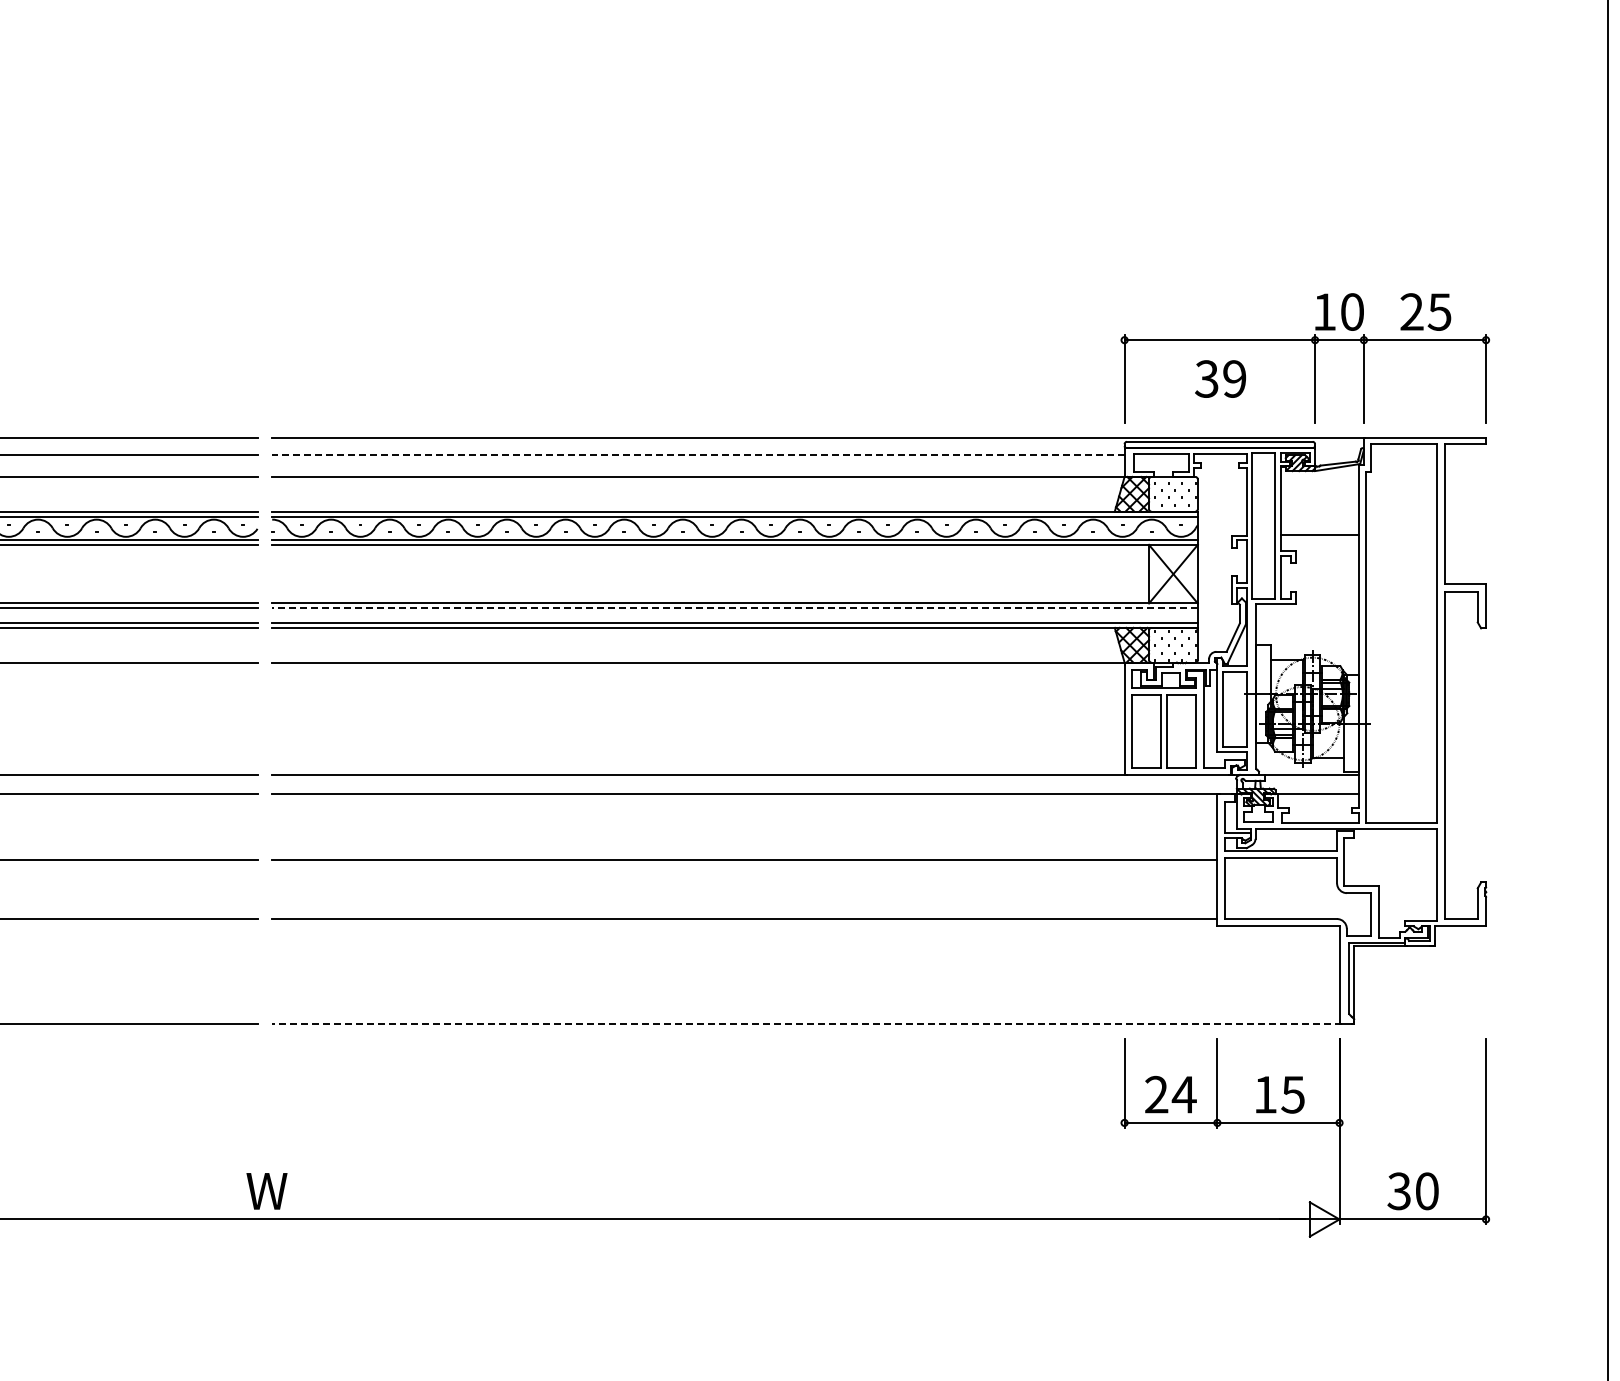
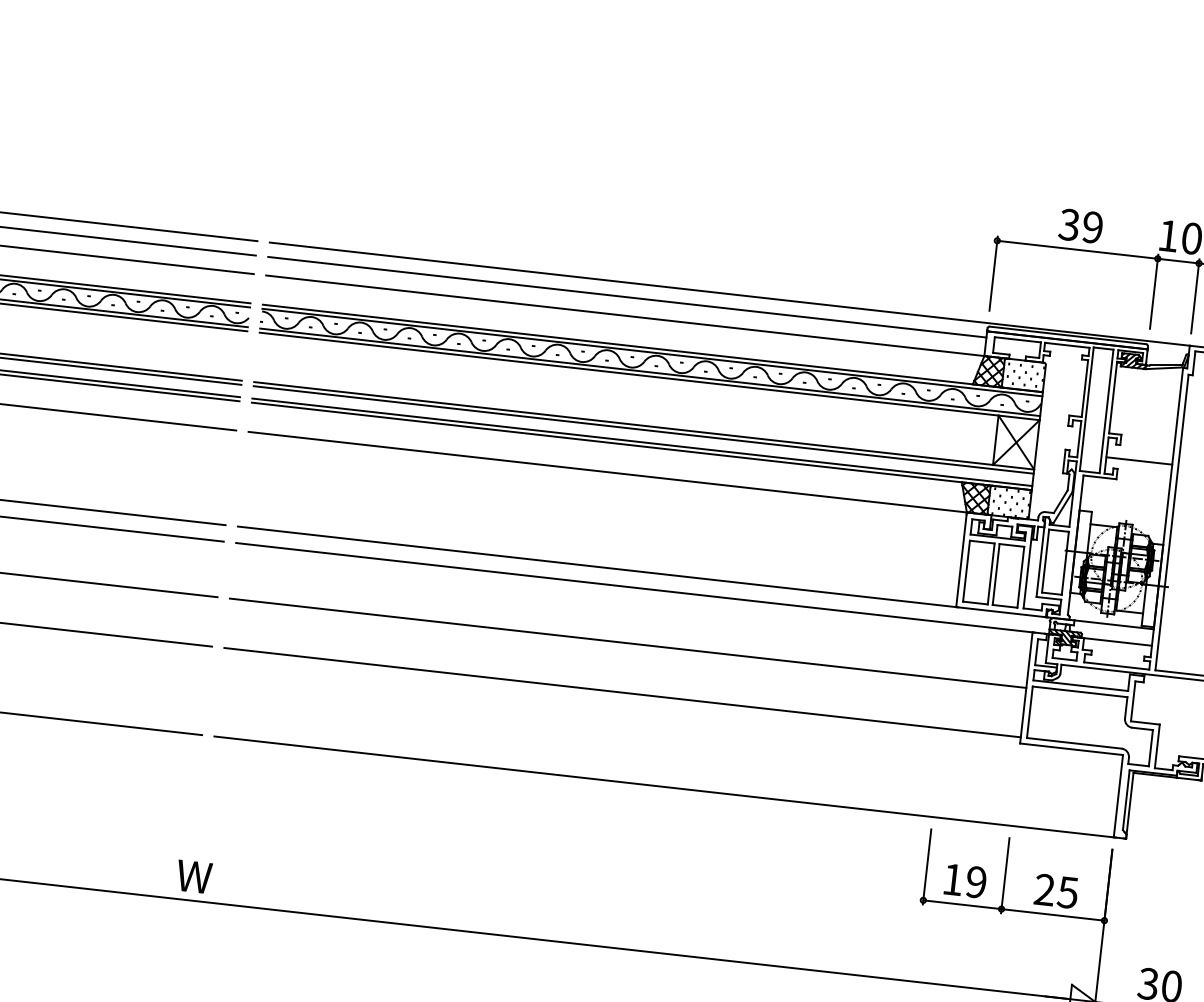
text: (1220, 378) -> (1080, 225), moved
line: (697, 454) -> (626, 296), dashed -> solid
line: (1319, 534) -> (1138, 460), moved
line: (735, 608) -> (644, 430), dashed -> solid
line: (807, 1024) -> (665, 787), dashed -> solid
text: (1170, 1094) -> (964, 880), 24 -> 19
text: (1265, 1094) -> (1044, 889), 15 -> 25

